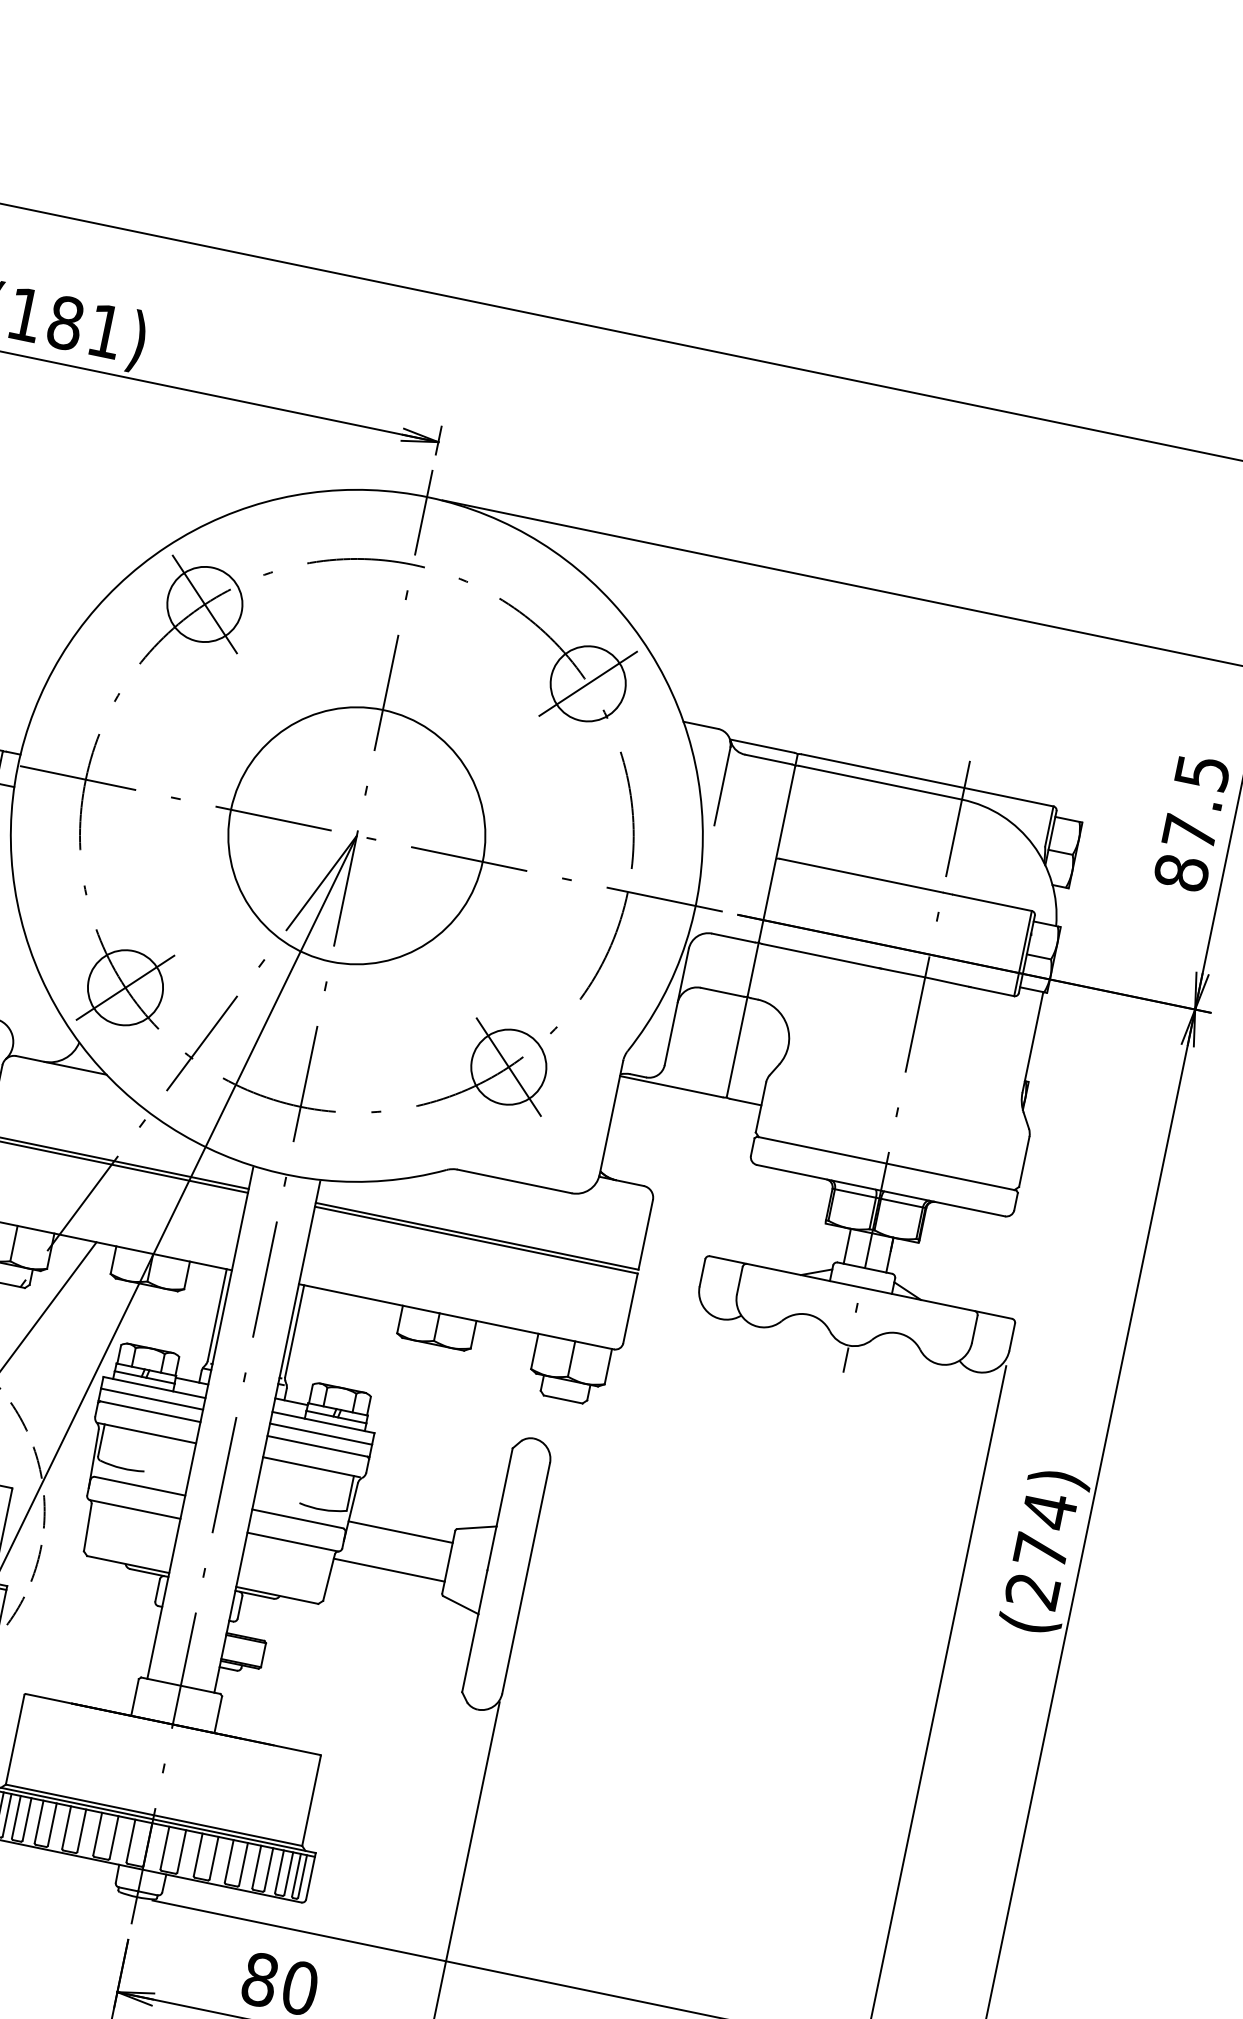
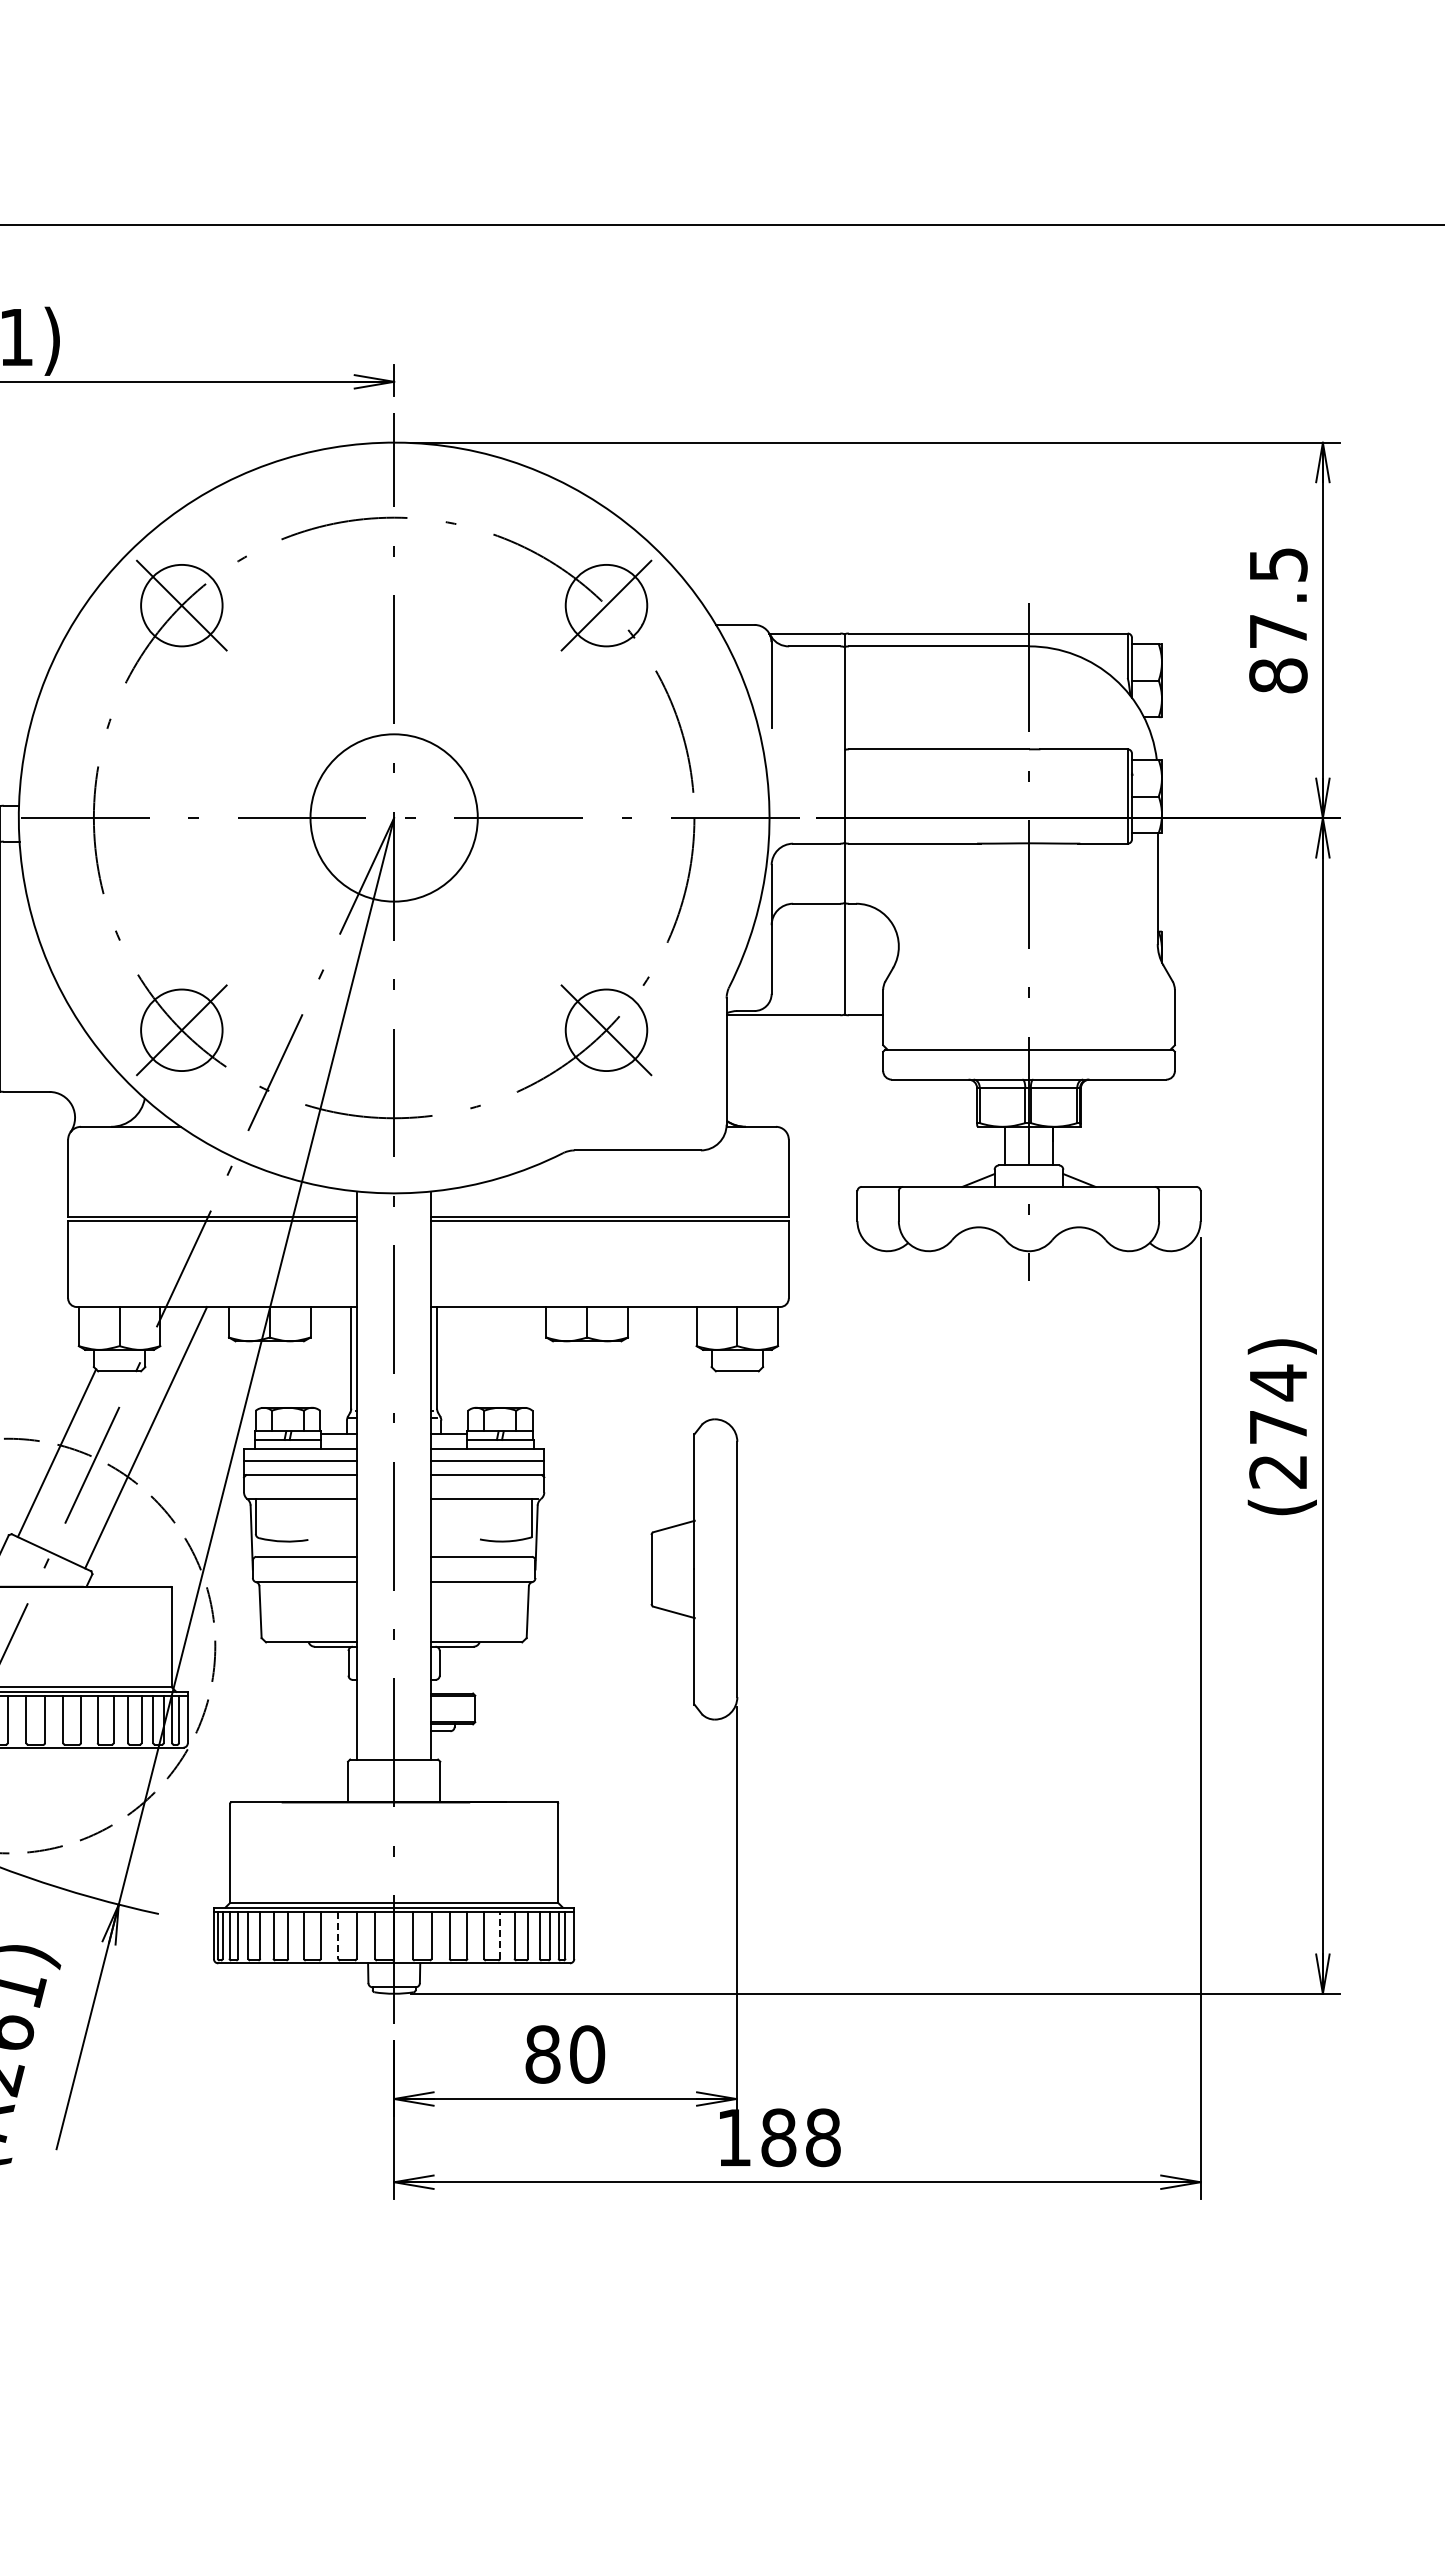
circle: (356, 835) -> (393, 817), size x0.6
line: (400, 1532) -> (593, 1548), removed
line: (388, 1569) -> (589, 1590), removed
line: (97, 1834) -> (338, 1935), solid -> dashed
line: (244, 1863) -> (500, 1934), solid -> dashed

